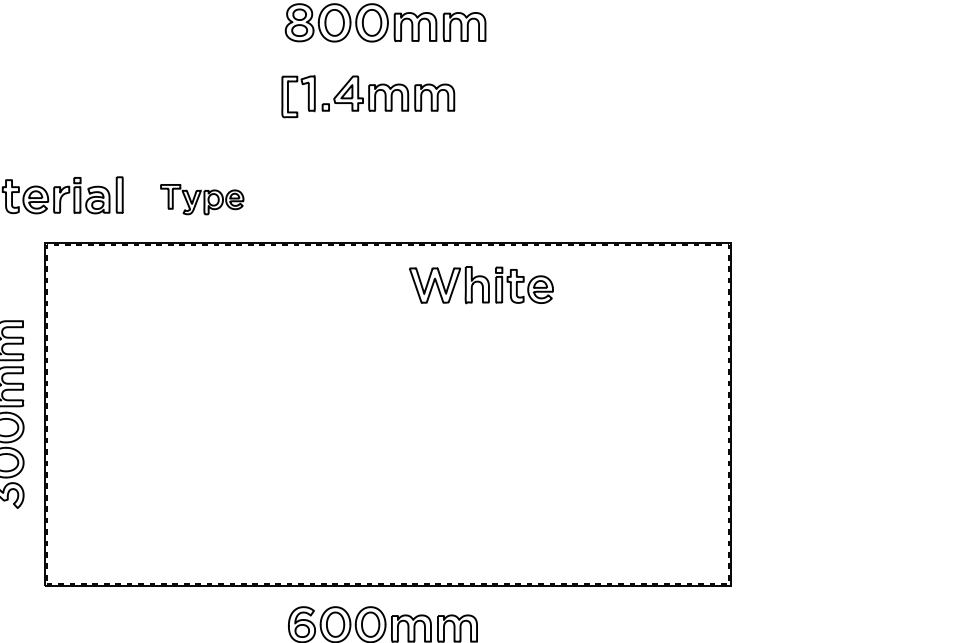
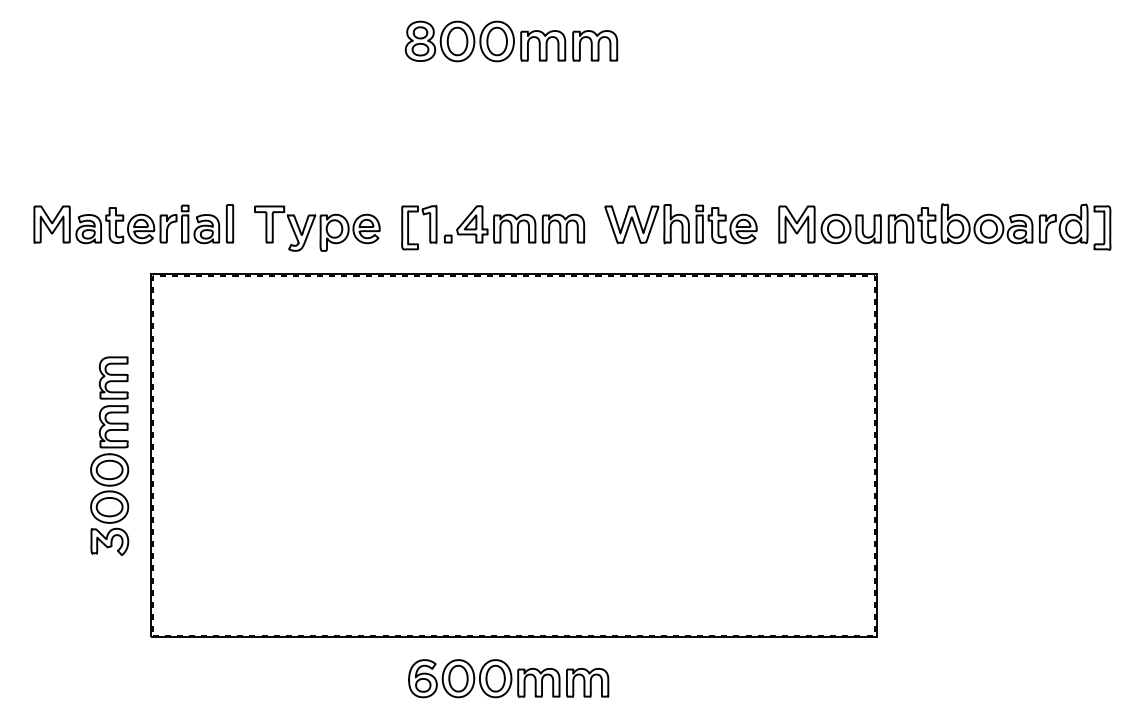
part: (368, 96) -> (493, 227), moved
part: (794, 197) -> (944, 226), added
part: (202, 199) -> (317, 228), size x1.43
part: (481, 285) -> (680, 224), moved

